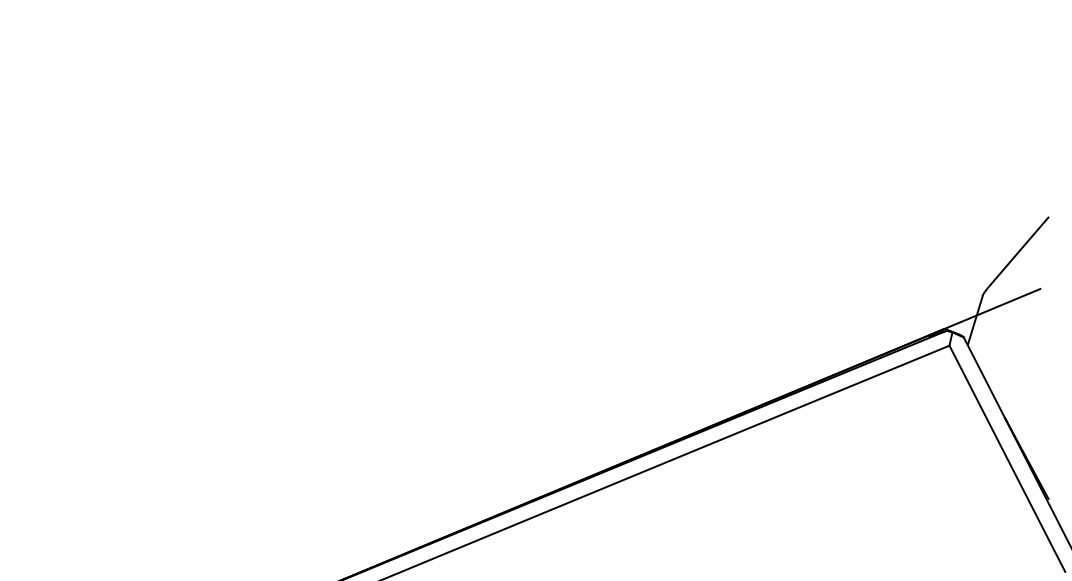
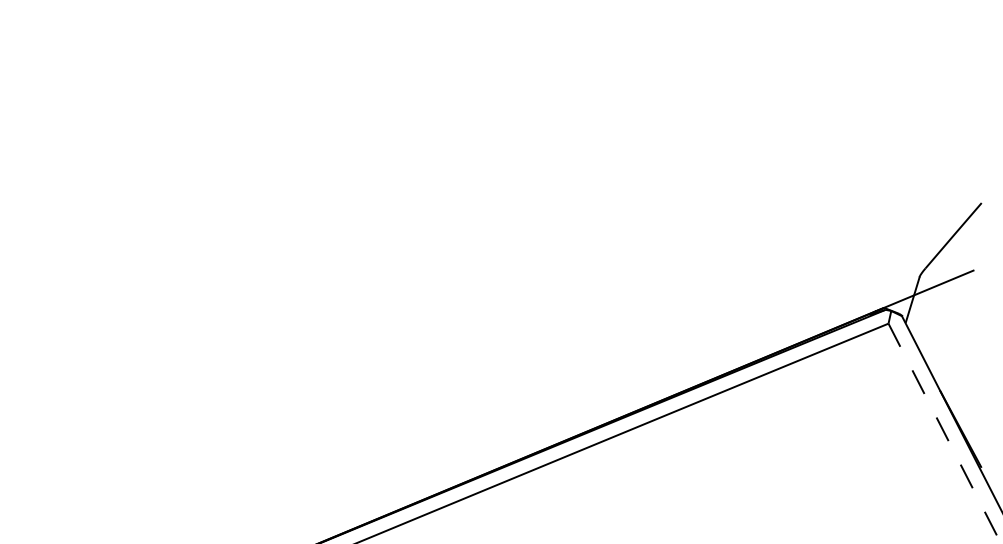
line: (1007, 458) -> (942, 429), solid -> dashed

